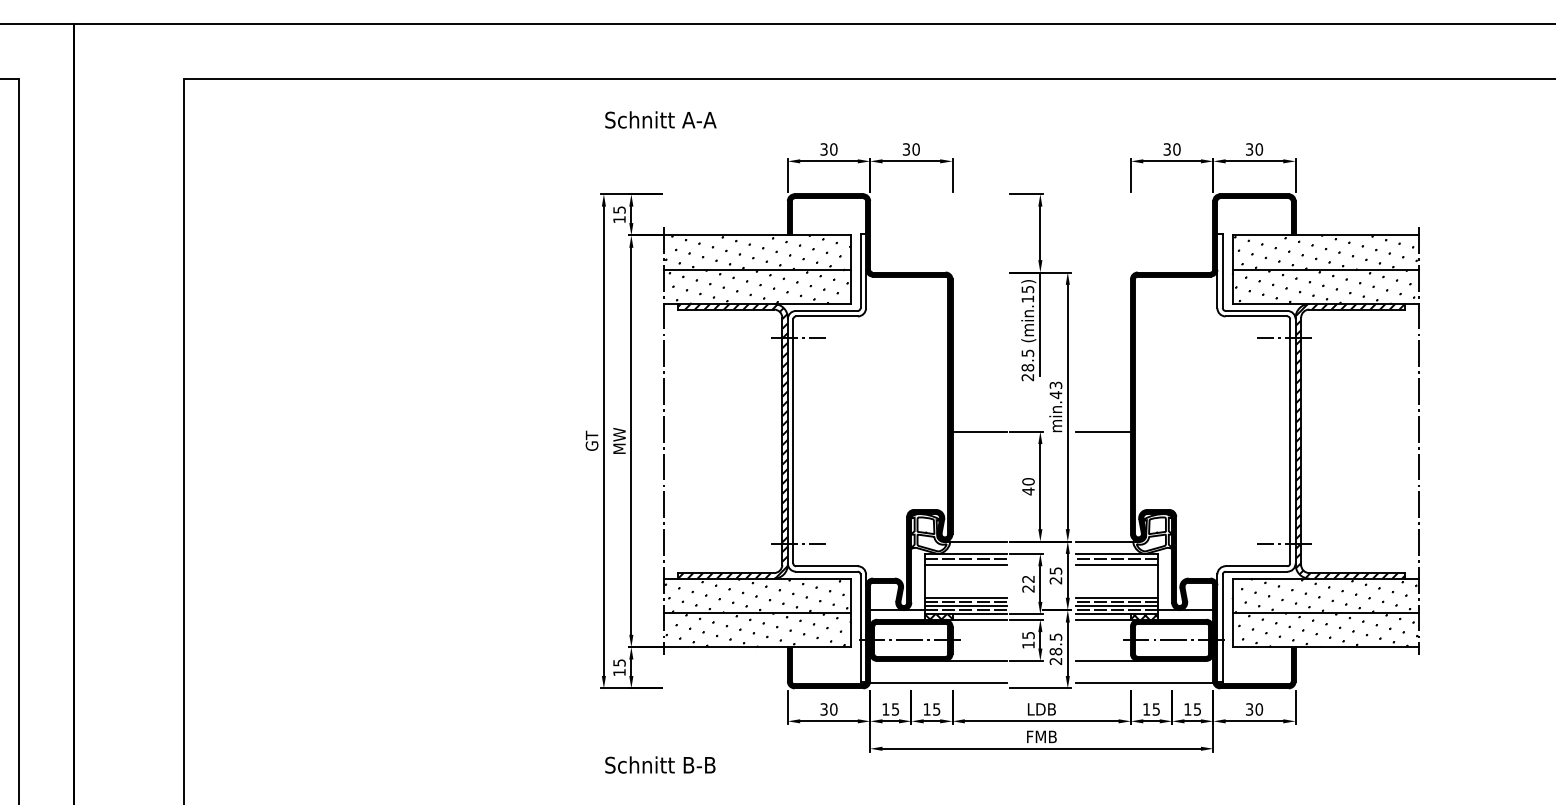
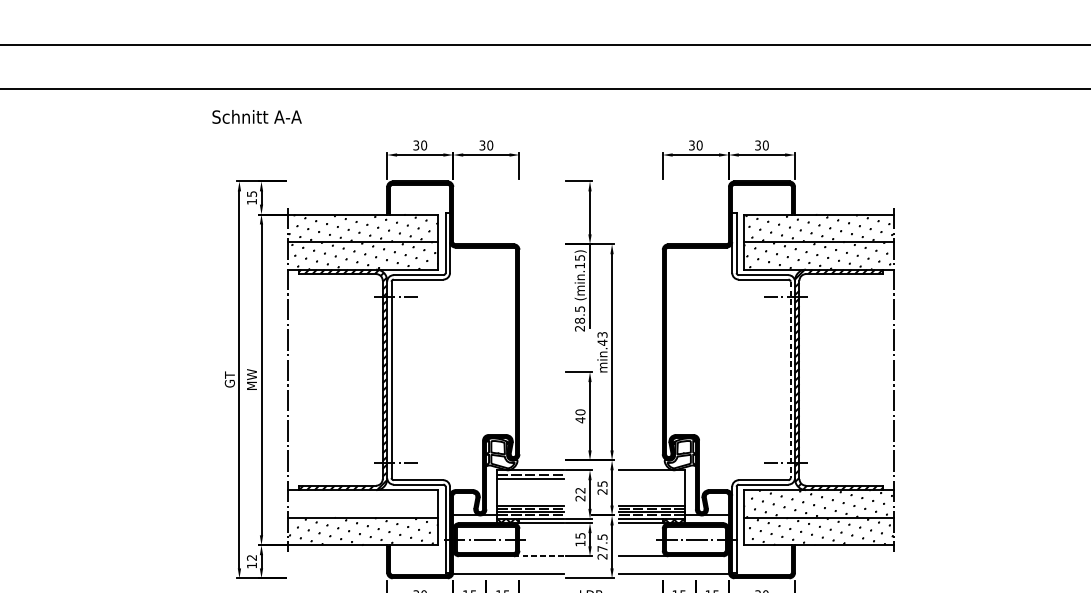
text: (660, 119) -> (256, 116), moved
line: (979, 431) -> (541, 372), removed
line: (1103, 431) -> (640, 372), removed
line: (1290, 441) -> (790, 380), solid -> dashed
line: (975, 541) -> (537, 460), removed
line: (1107, 541) -> (643, 460), removed
line: (1117, 559) -> (651, 474), removed
line: (1117, 564) -> (651, 478), removed
hatch: (756, 595) -> (362, 503), removed
text: (1055, 651) -> (602, 548), 28.5 -> 27.5
line: (976, 660) -> (538, 555), solid -> dashed
text: (619, 662) -> (251, 557), 15 -> 12

